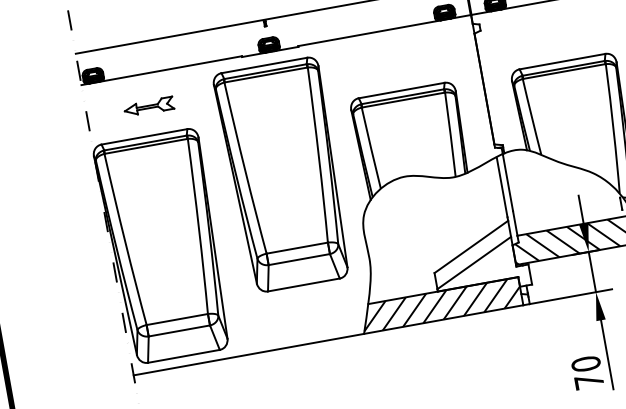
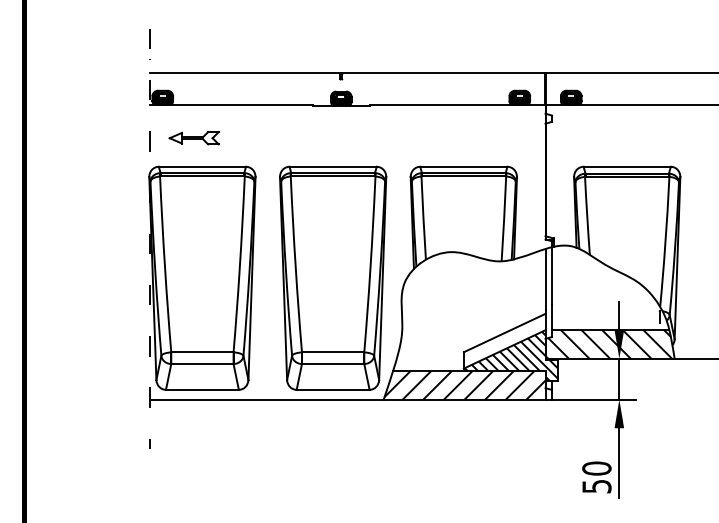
part: (148, 107) -> (193, 138), moved
part: (284, 174) -> (333, 277), moved
hatch: (481, 268) -> (510, 355), added
text: (588, 381) -> (596, 486), 70 -> 50

